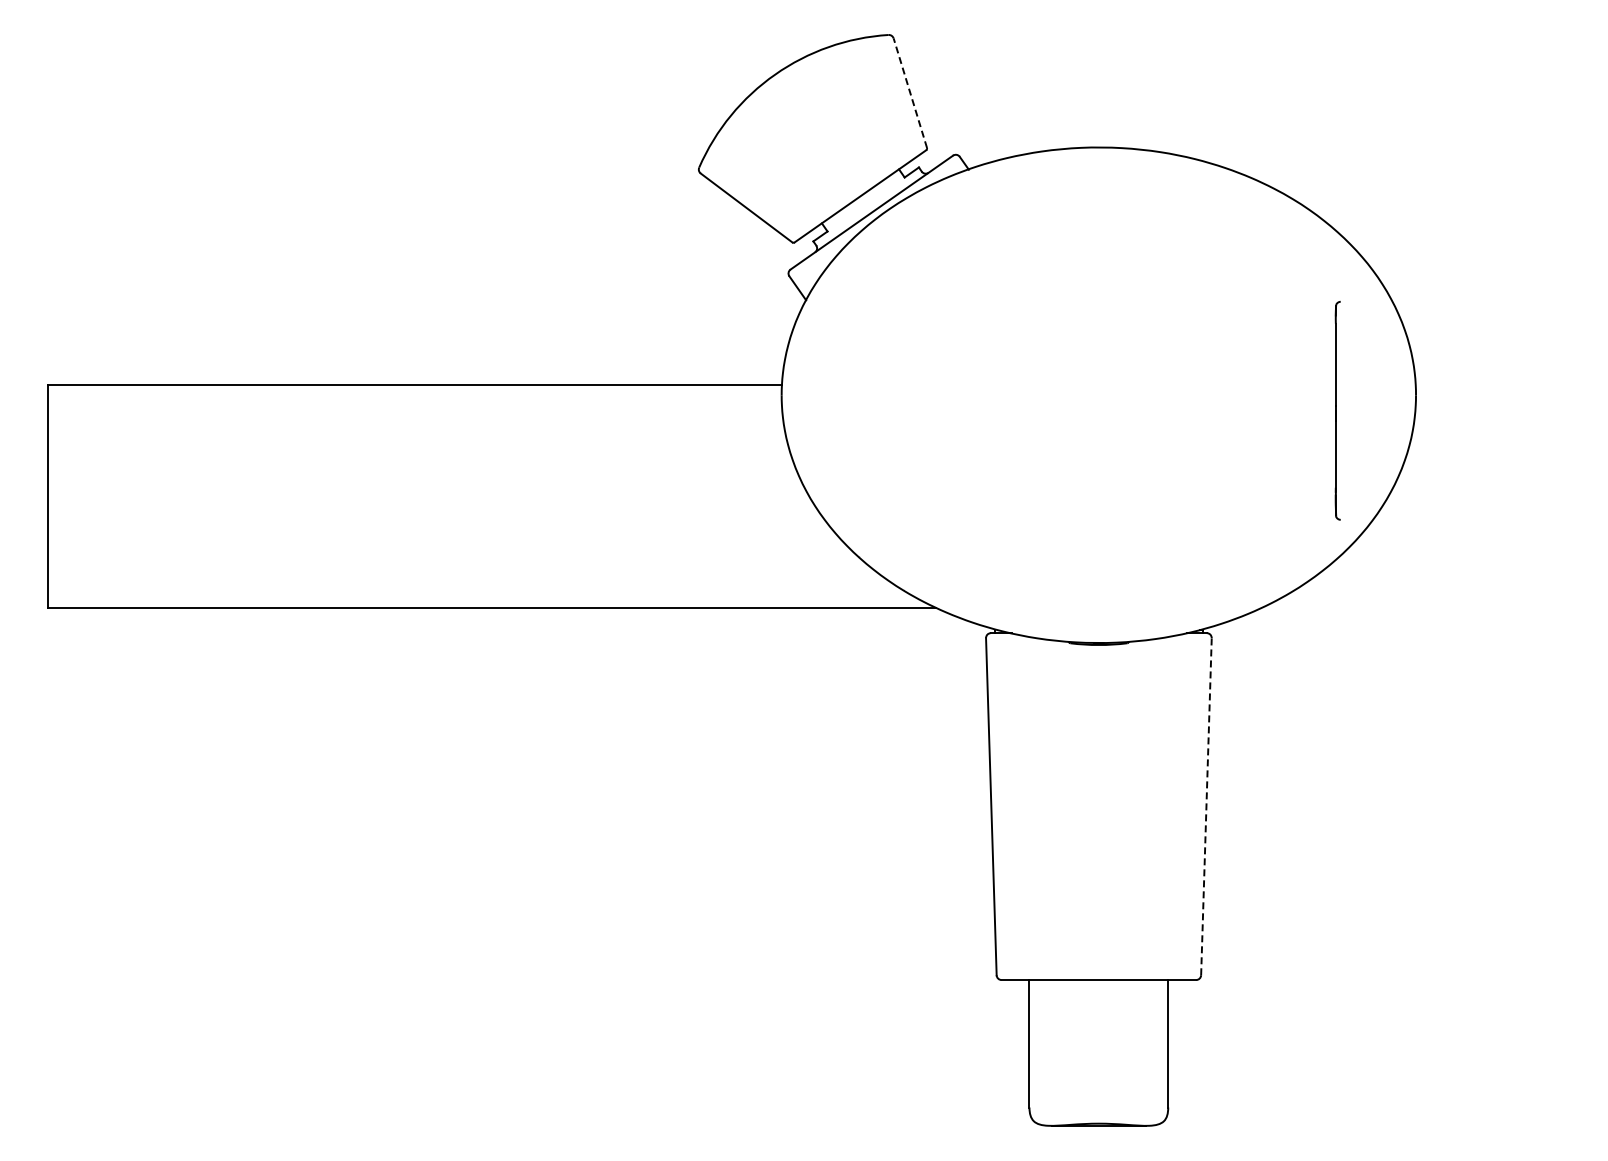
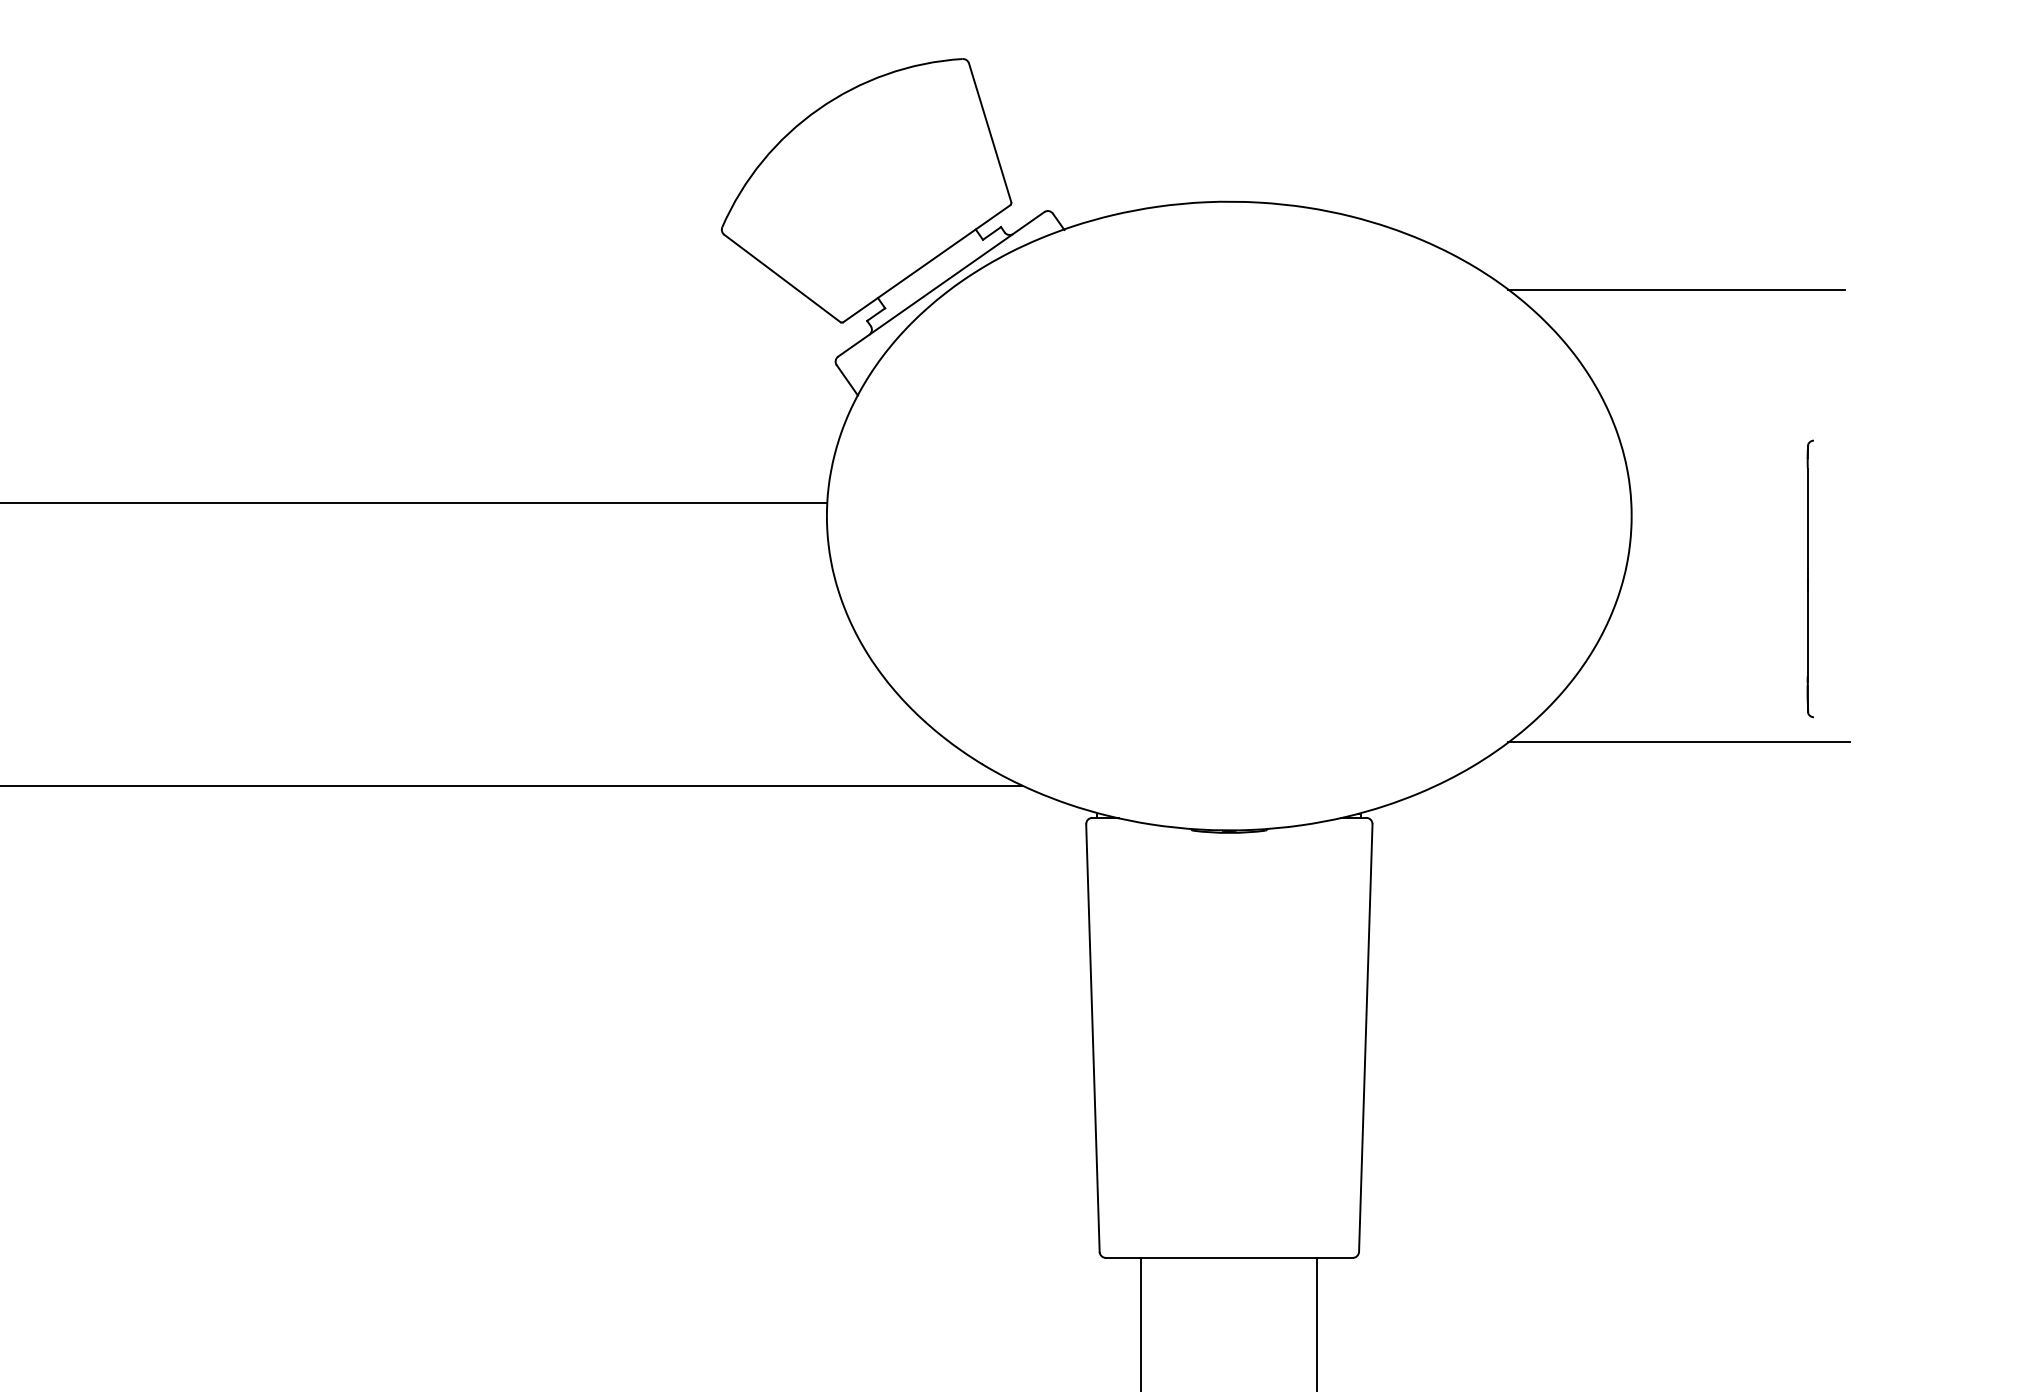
line: (910, 92) -> (990, 131), dashed -> solid
line: (1451, 216) -> (1676, 289), added
part: (1337, 410) -> (1809, 578), moved
line: (1452, 573) -> (1677, 742), added
line: (1206, 806) -> (1365, 1037), dashed -> solid

